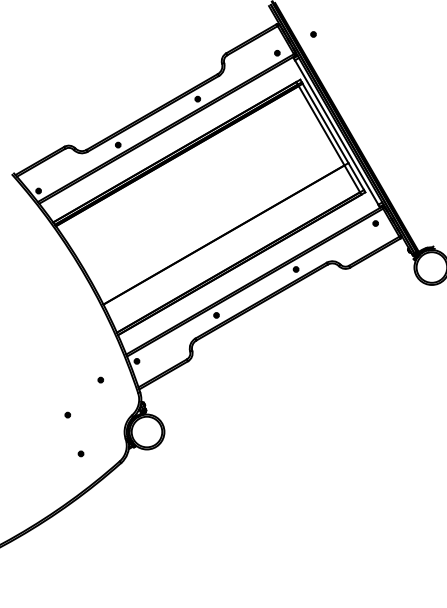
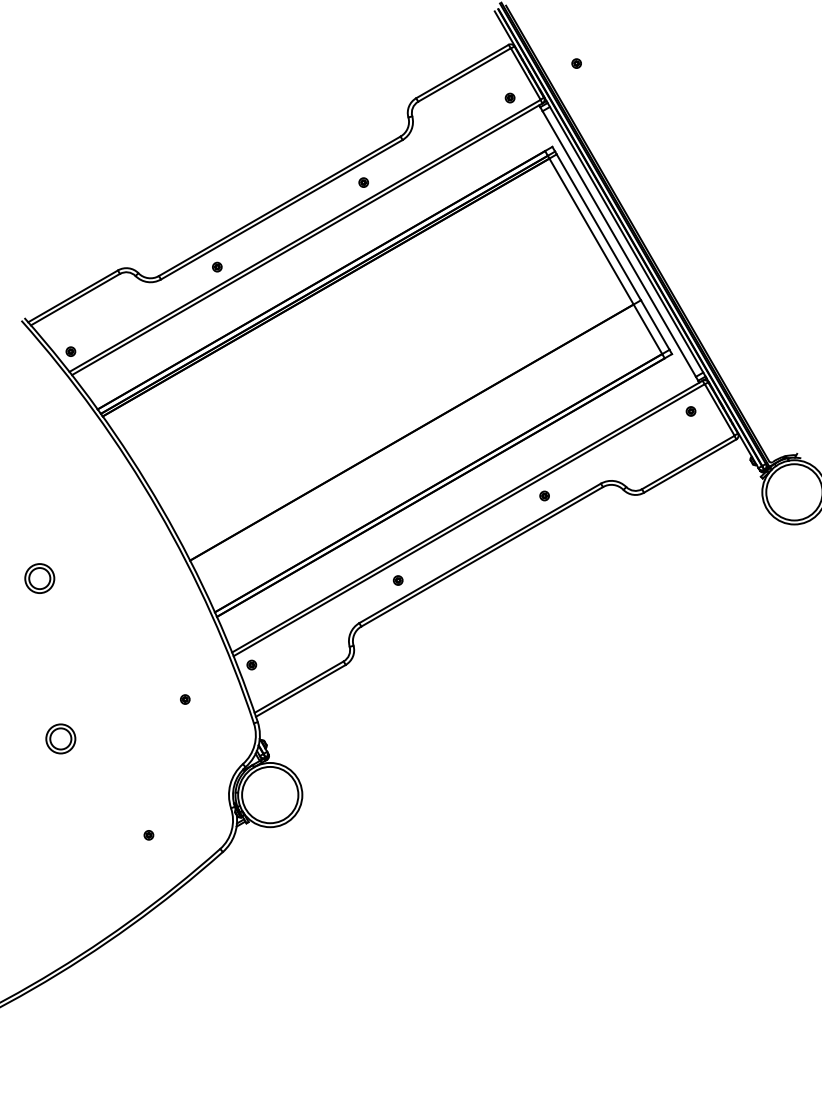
part: (21, 314) -> (39, 578), added
part: (32, 401) -> (59, 738), added
part: (67, 414) -> (123, 762), removed

